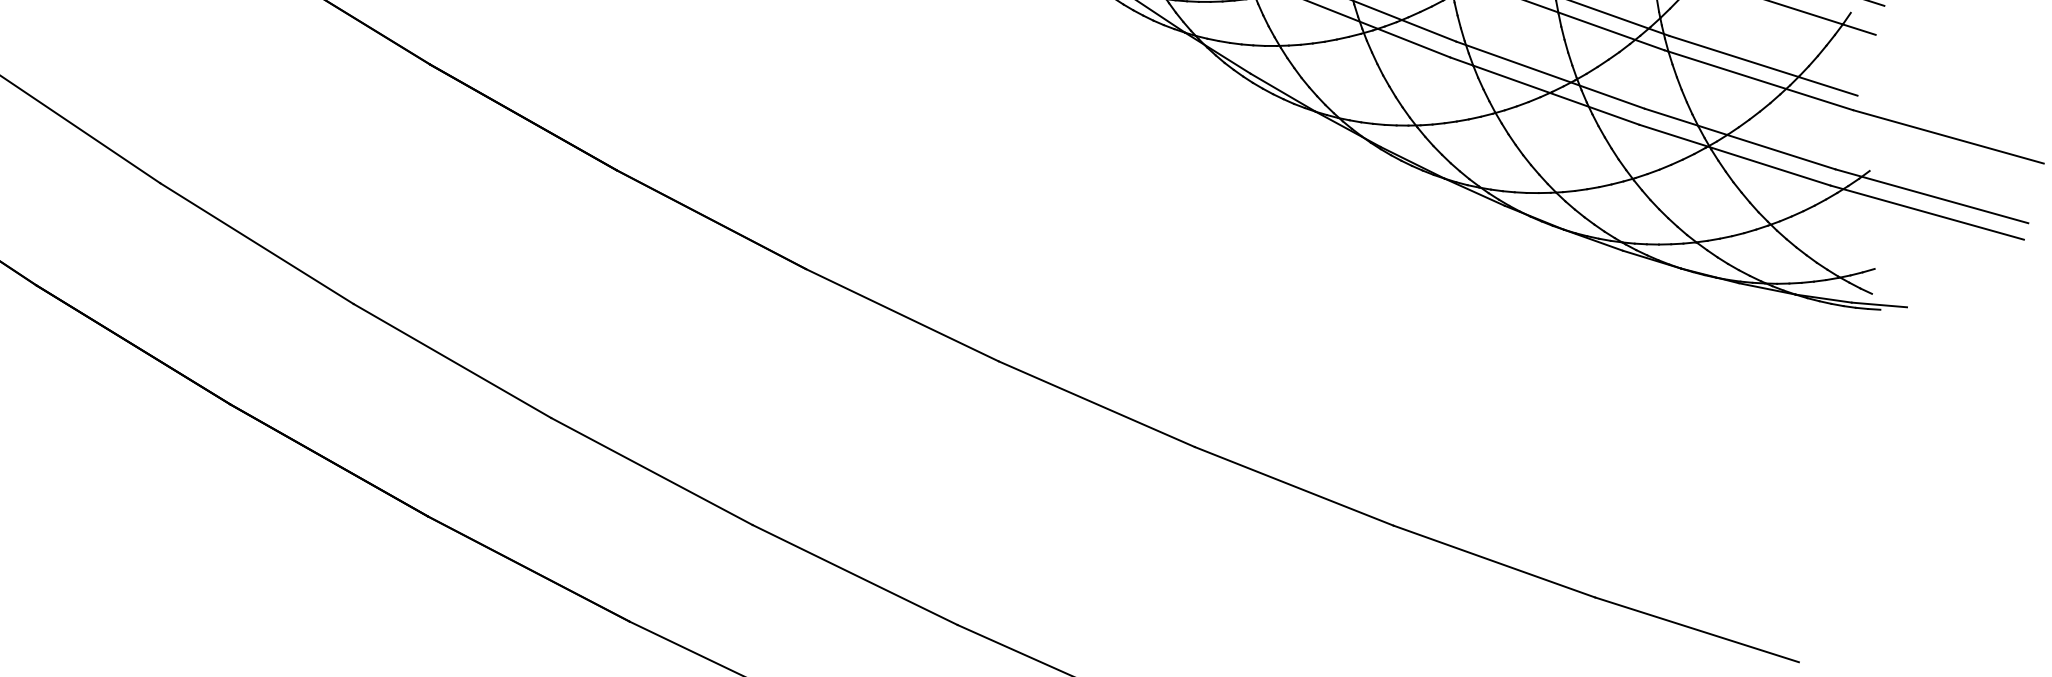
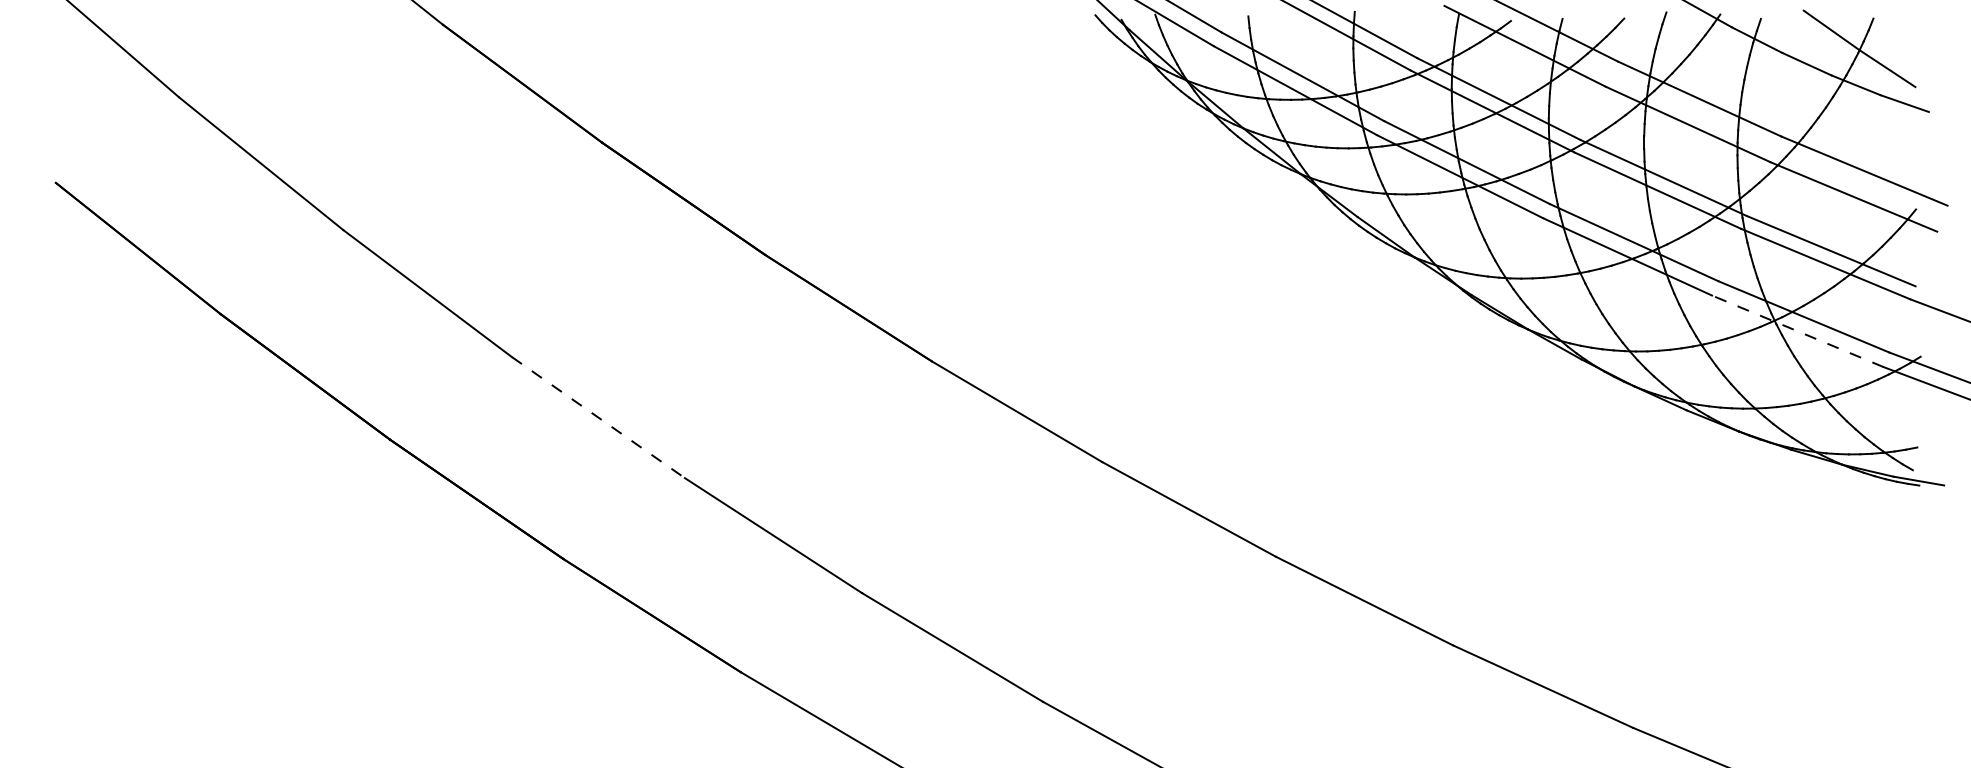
line: (1734, 155) -> (1797, 331), solid -> dashed
line: (452, 360) -> (598, 417), solid -> dashed

